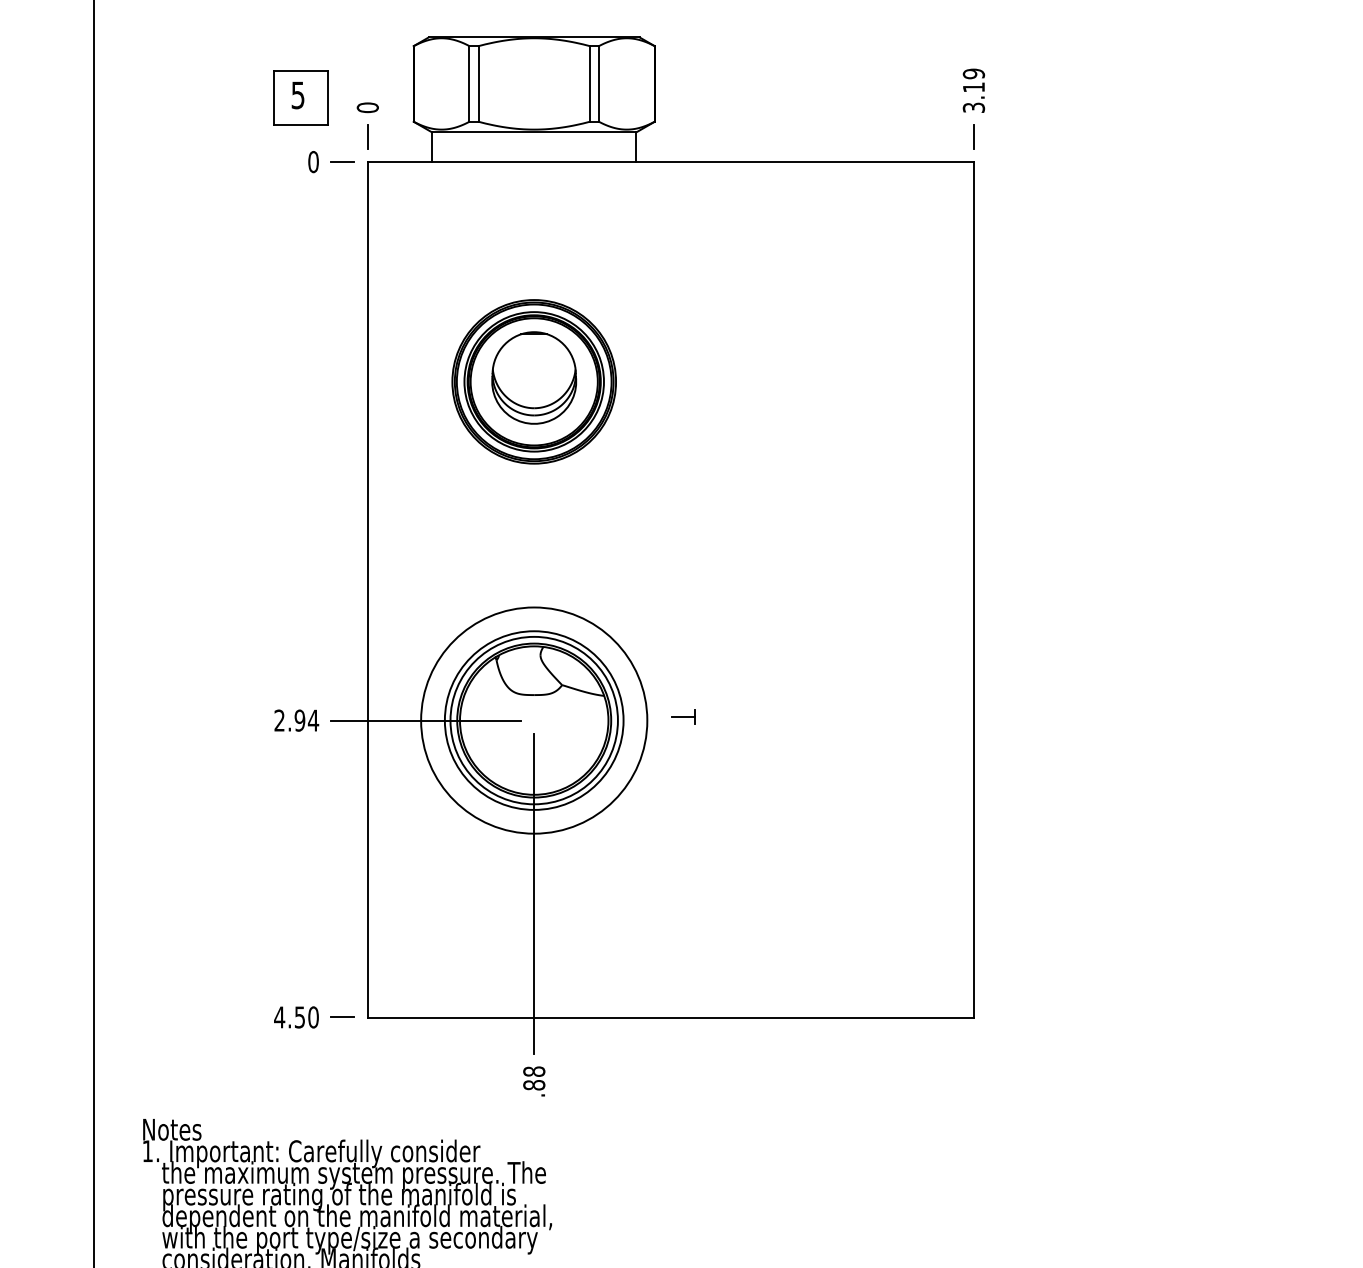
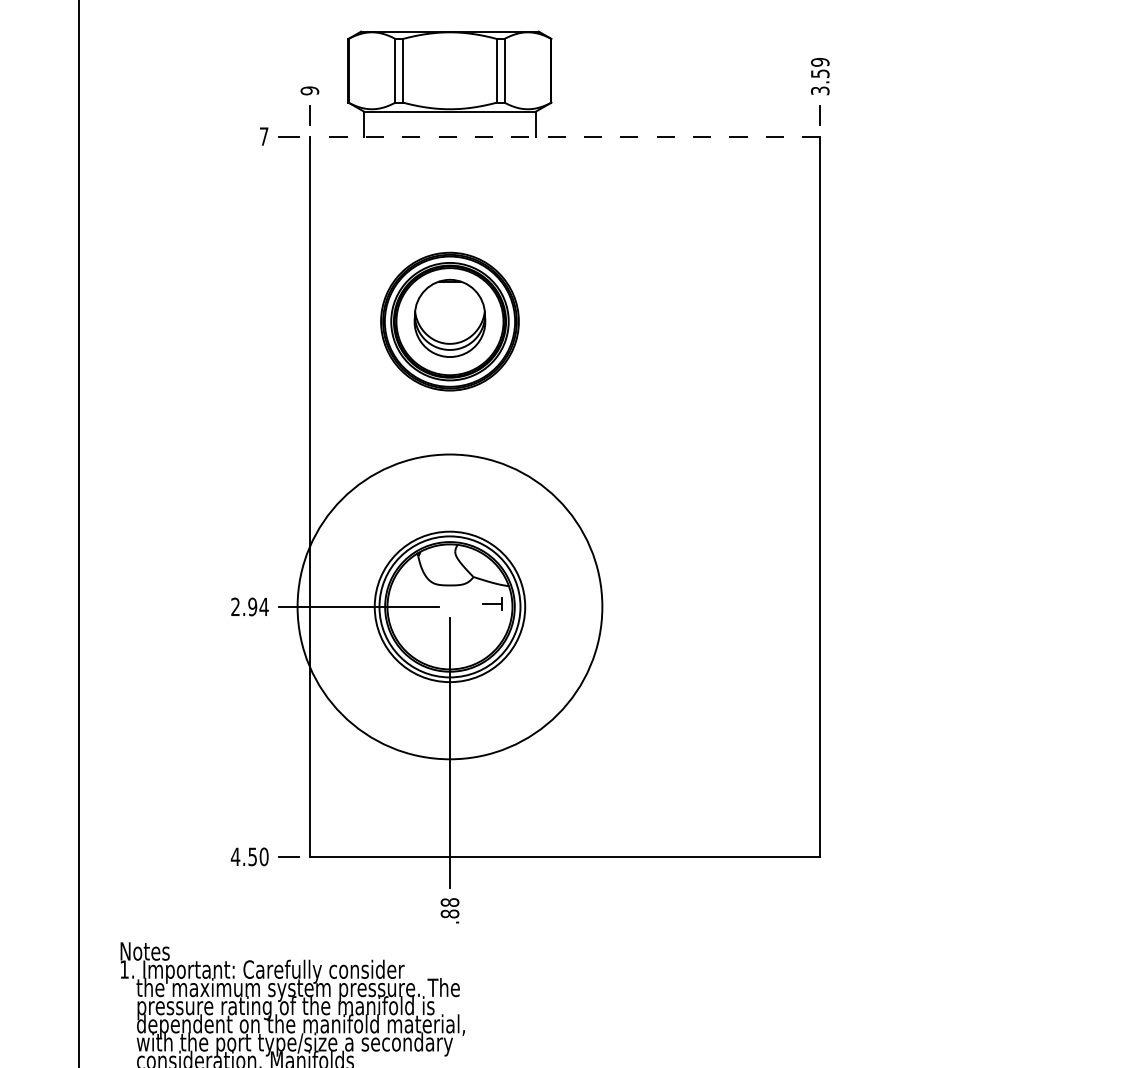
text: (974, 87) -> (820, 73), 3.19 -> 3.59
part: (300, 97) -> (253, 82), removed
text: (367, 107) -> (309, 90), 0 -> 9
text: (313, 162) -> (264, 136), 0 -> 7
line: (670, 162) -> (564, 136), solid -> dashed
part: (683, 716) -> (492, 603), moved
circle: (534, 720) -> (450, 606), size x1.6

